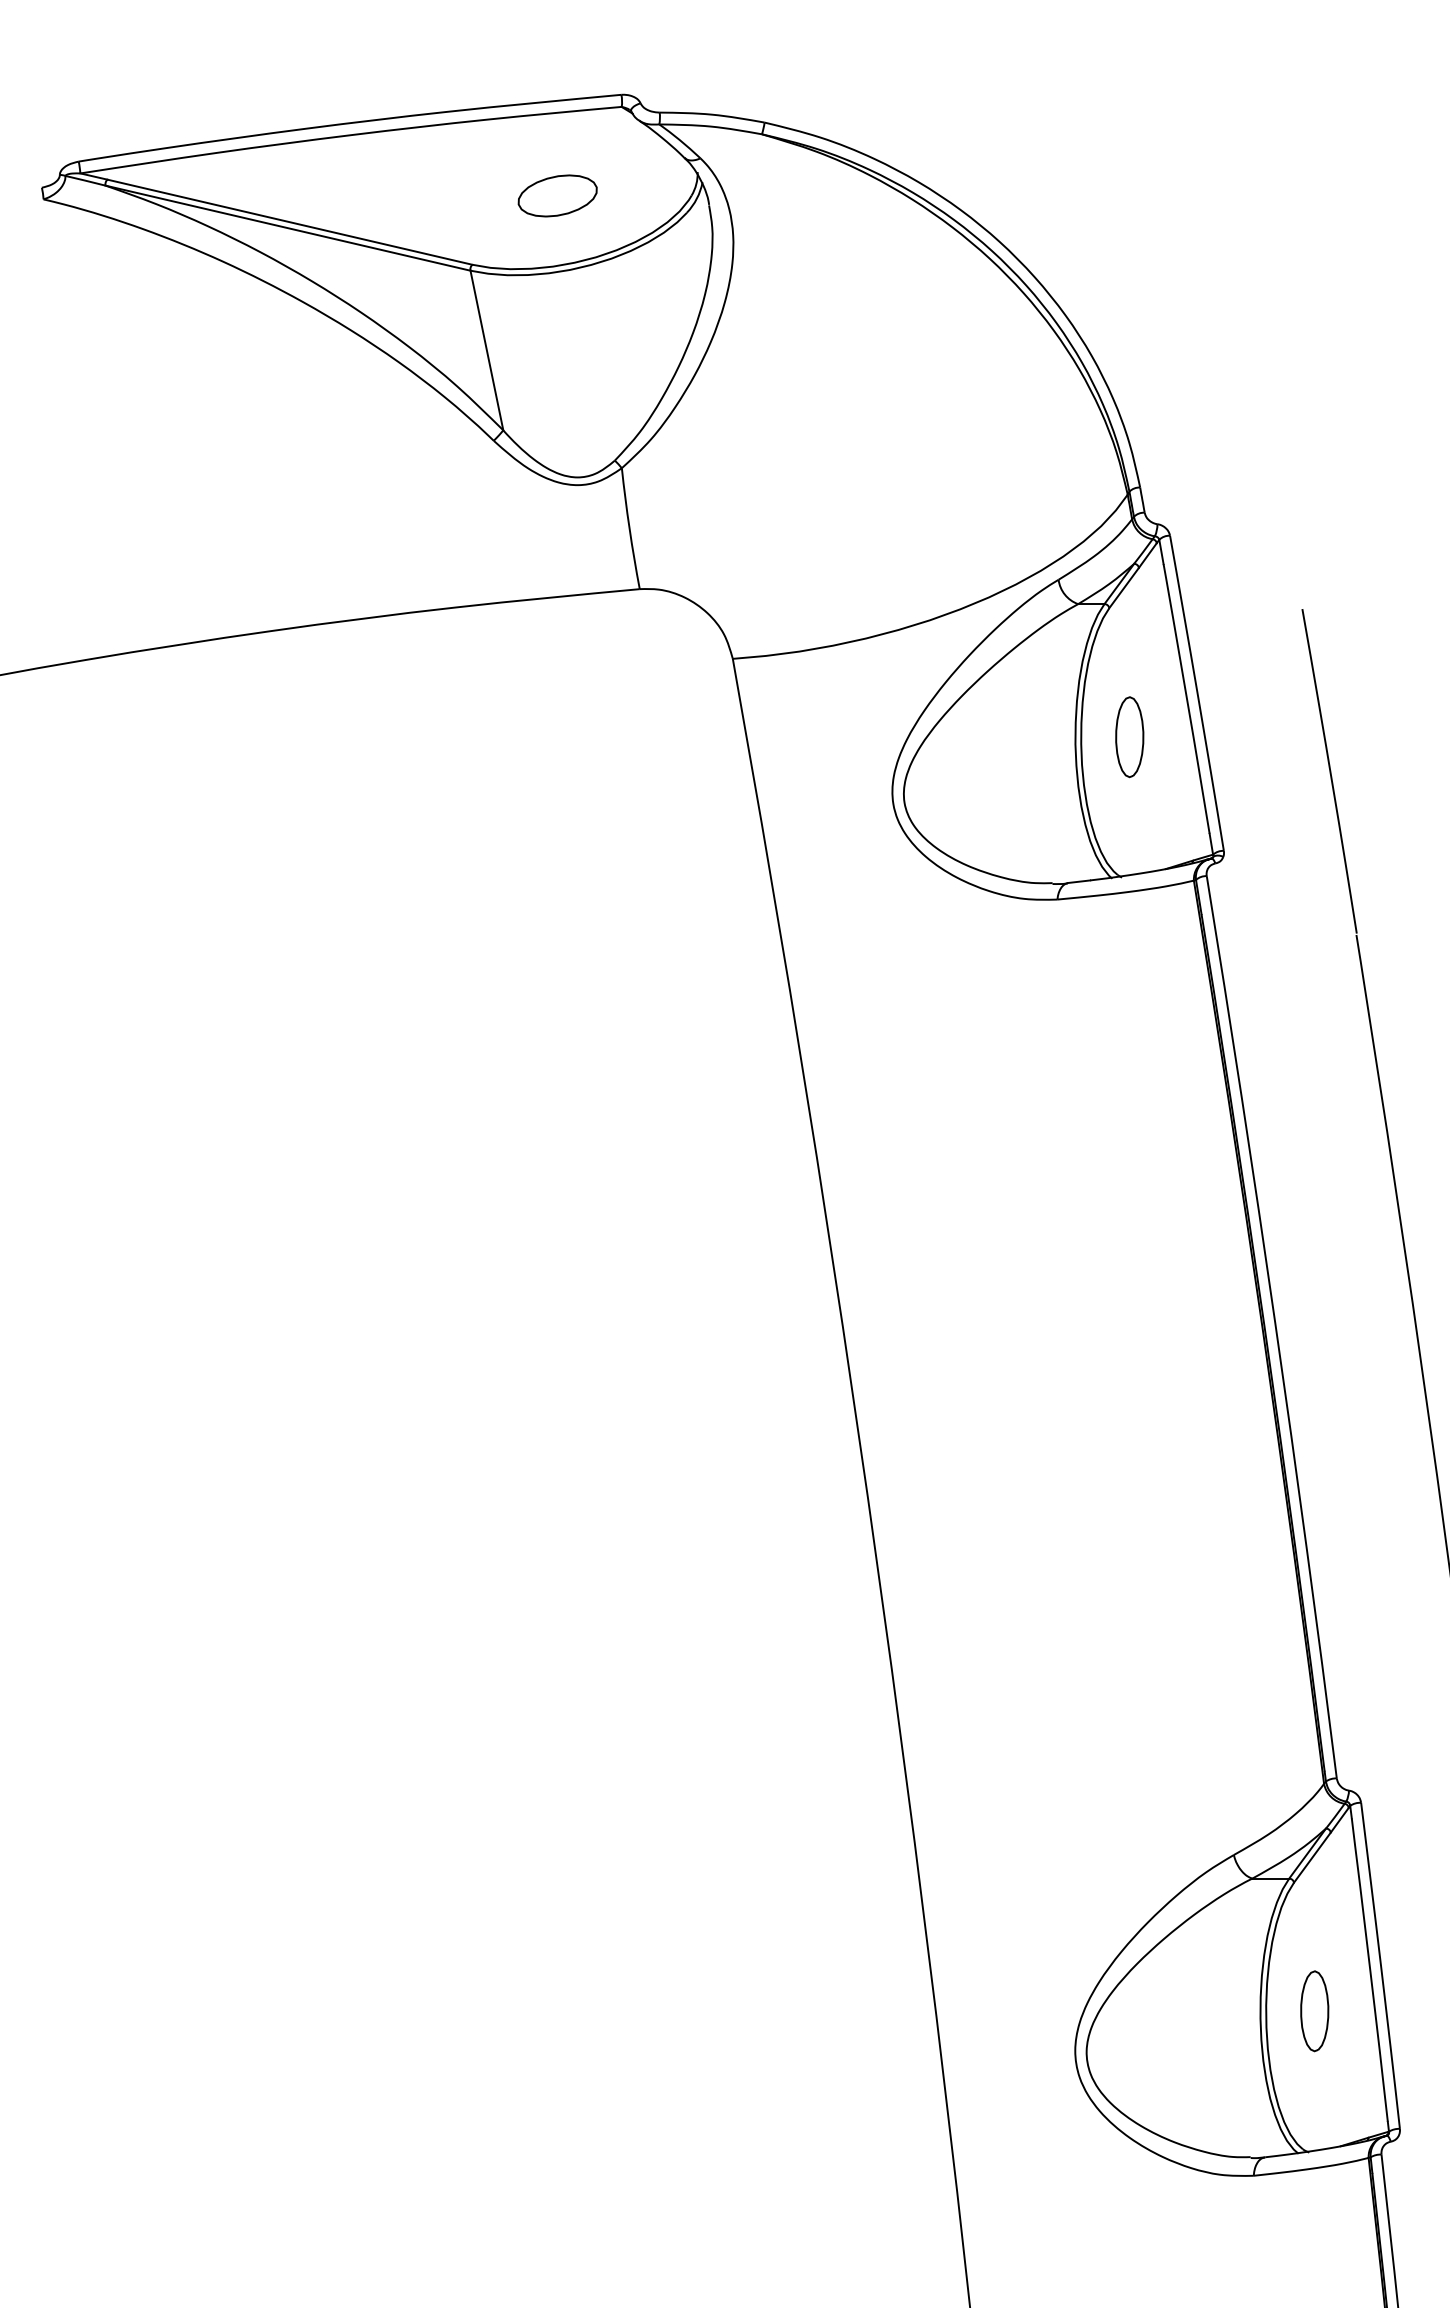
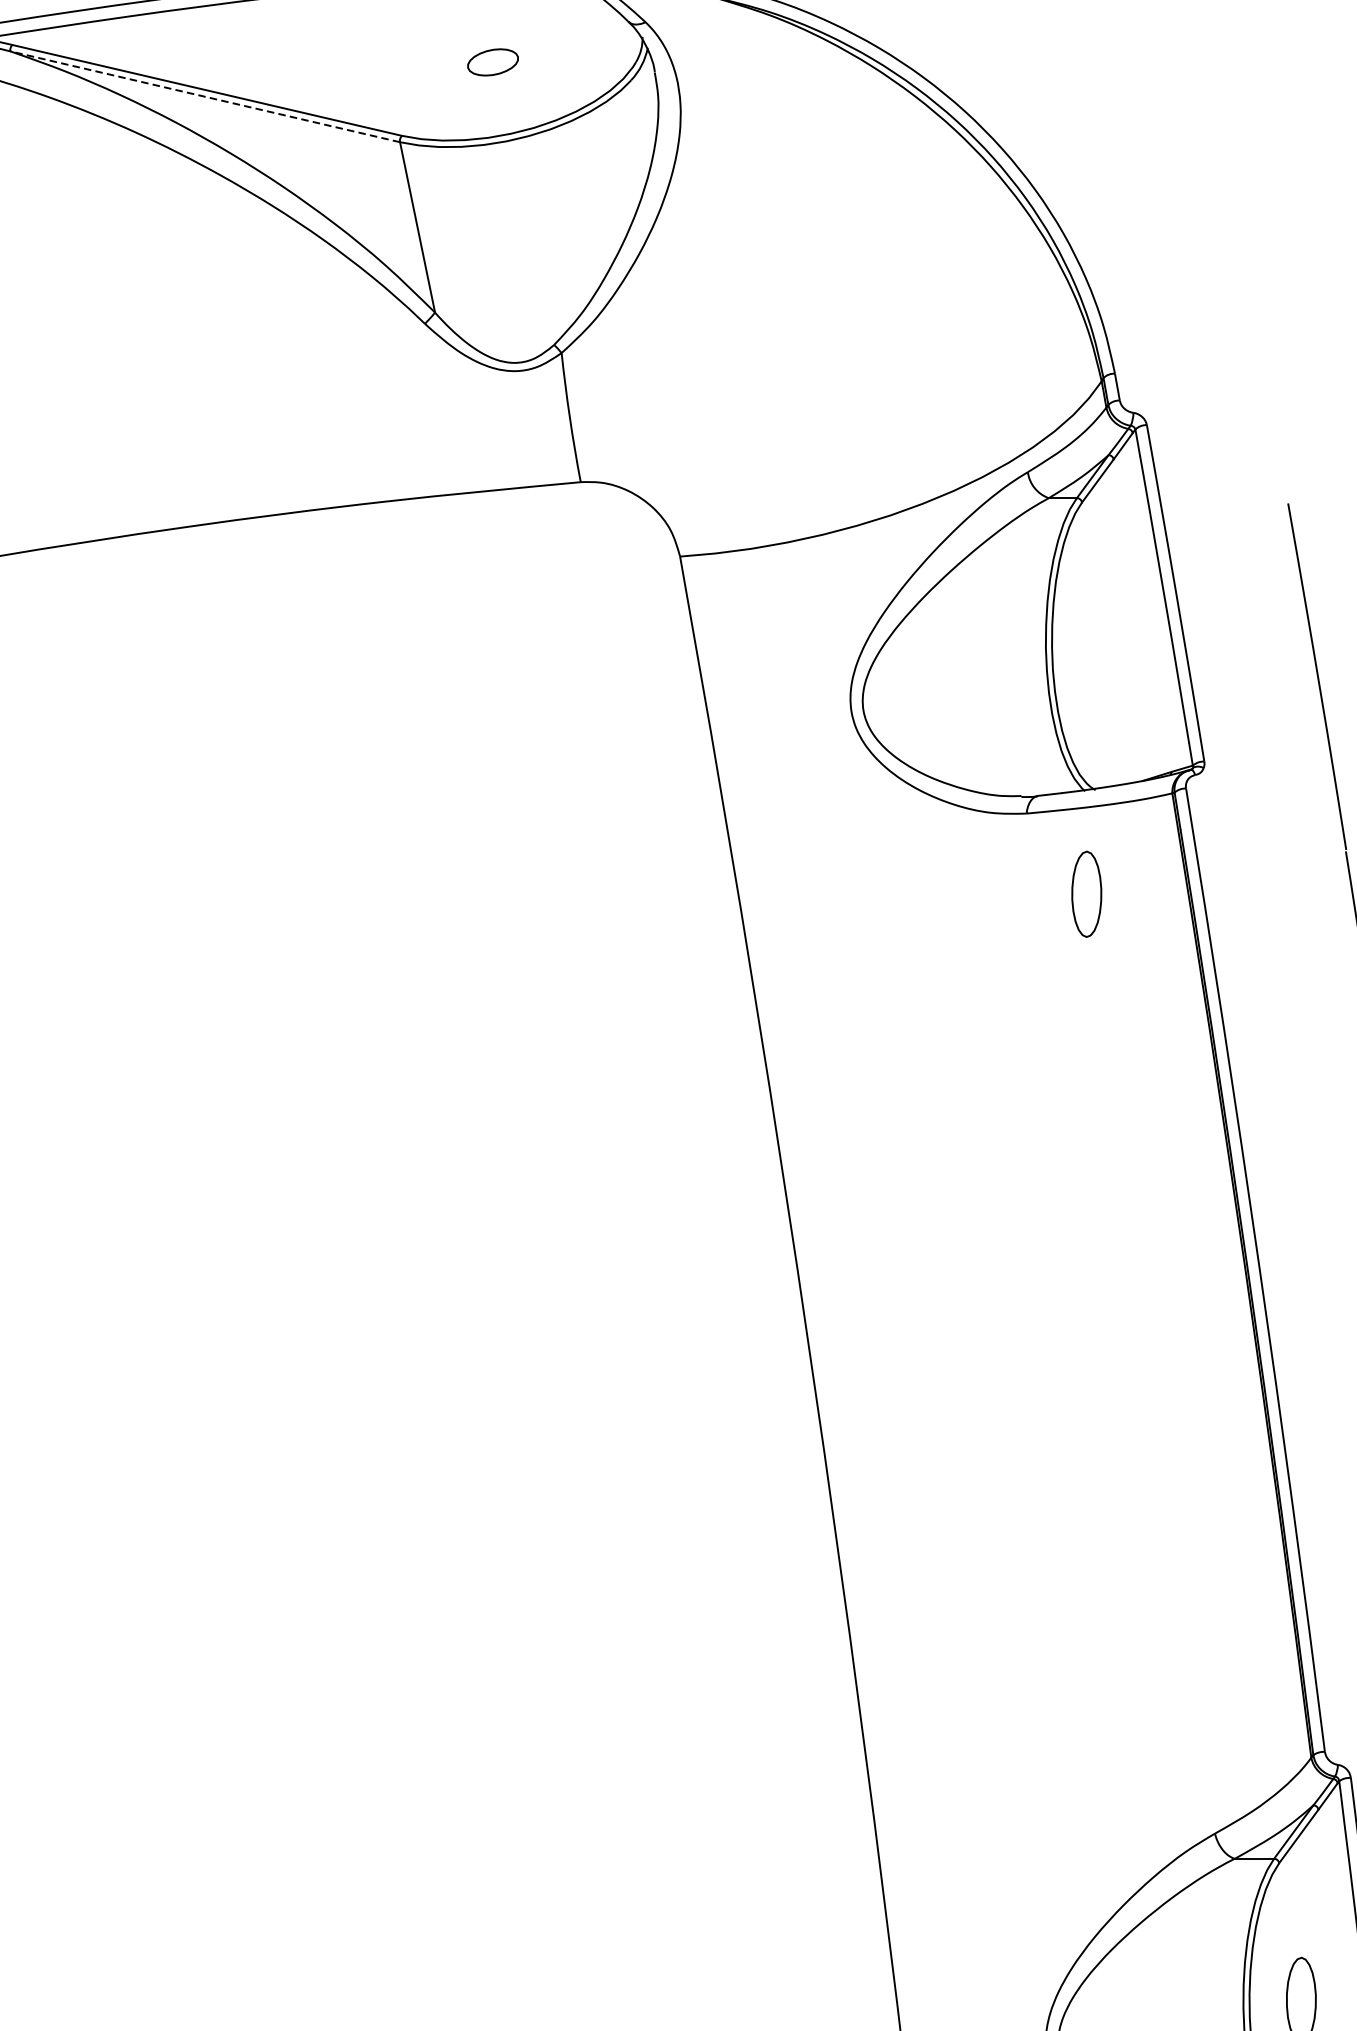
part: (557, 195) -> (492, 61), size x0.6
line: (287, 228) -> (204, 97), solid -> dashed
part: (1129, 737) -> (1086, 894), moved

